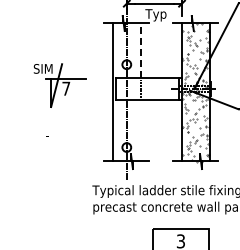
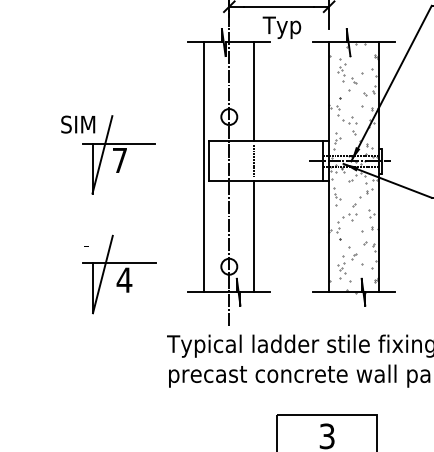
line: (140, 50) -> (254, 91), dashed -> solid
line: (140, 130) -> (254, 235), added
part: (65, 151) -> (118, 273), added

